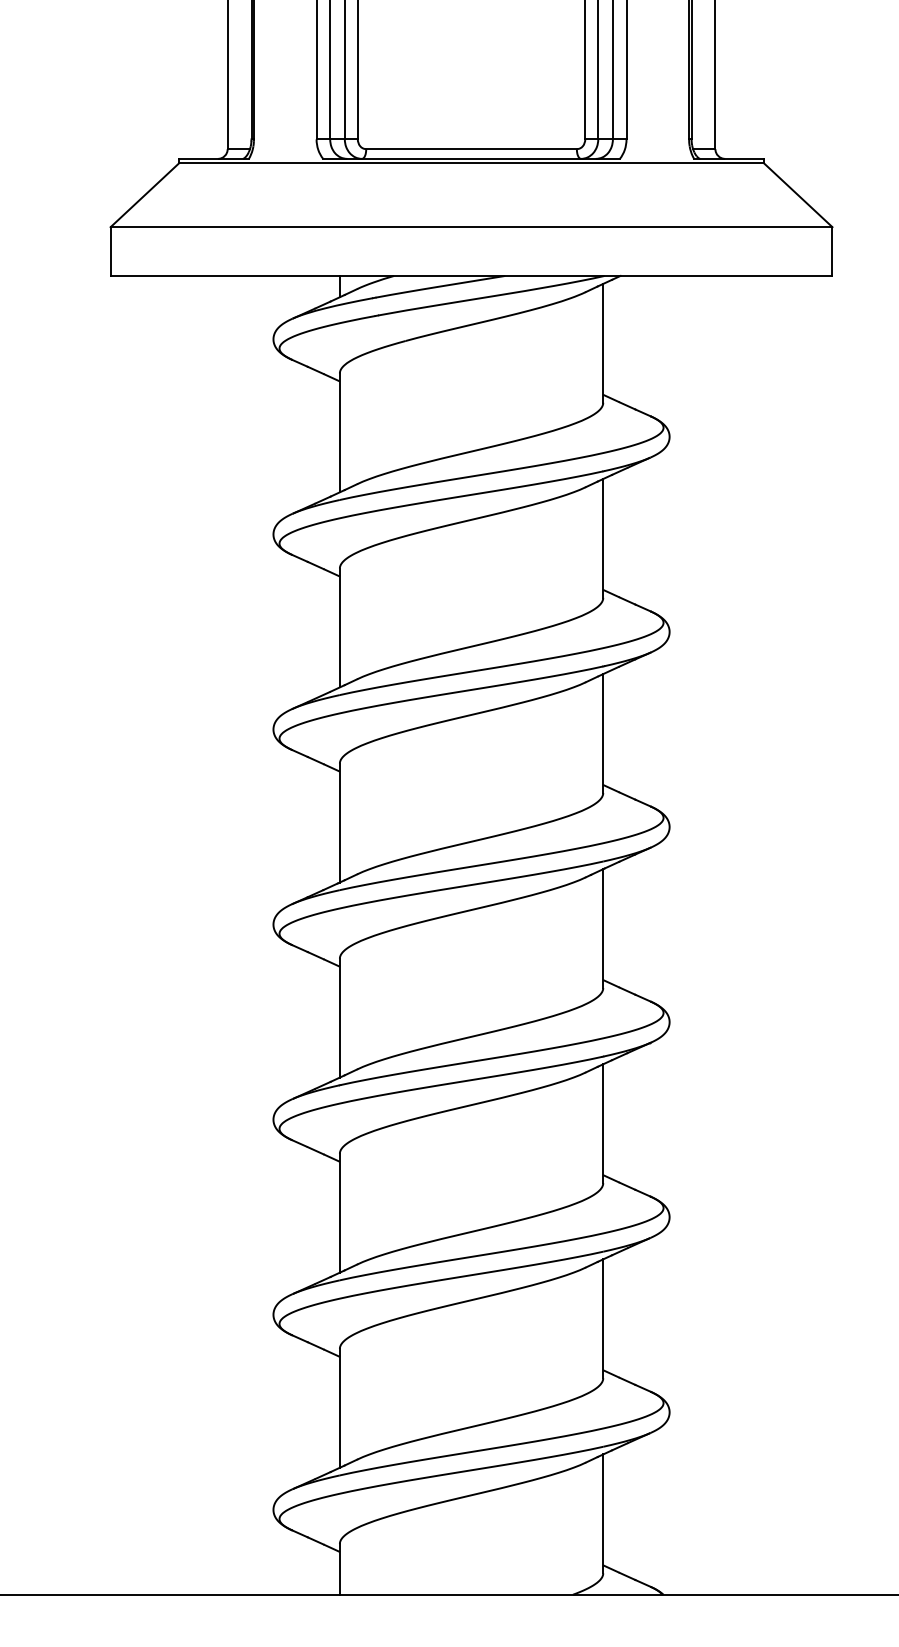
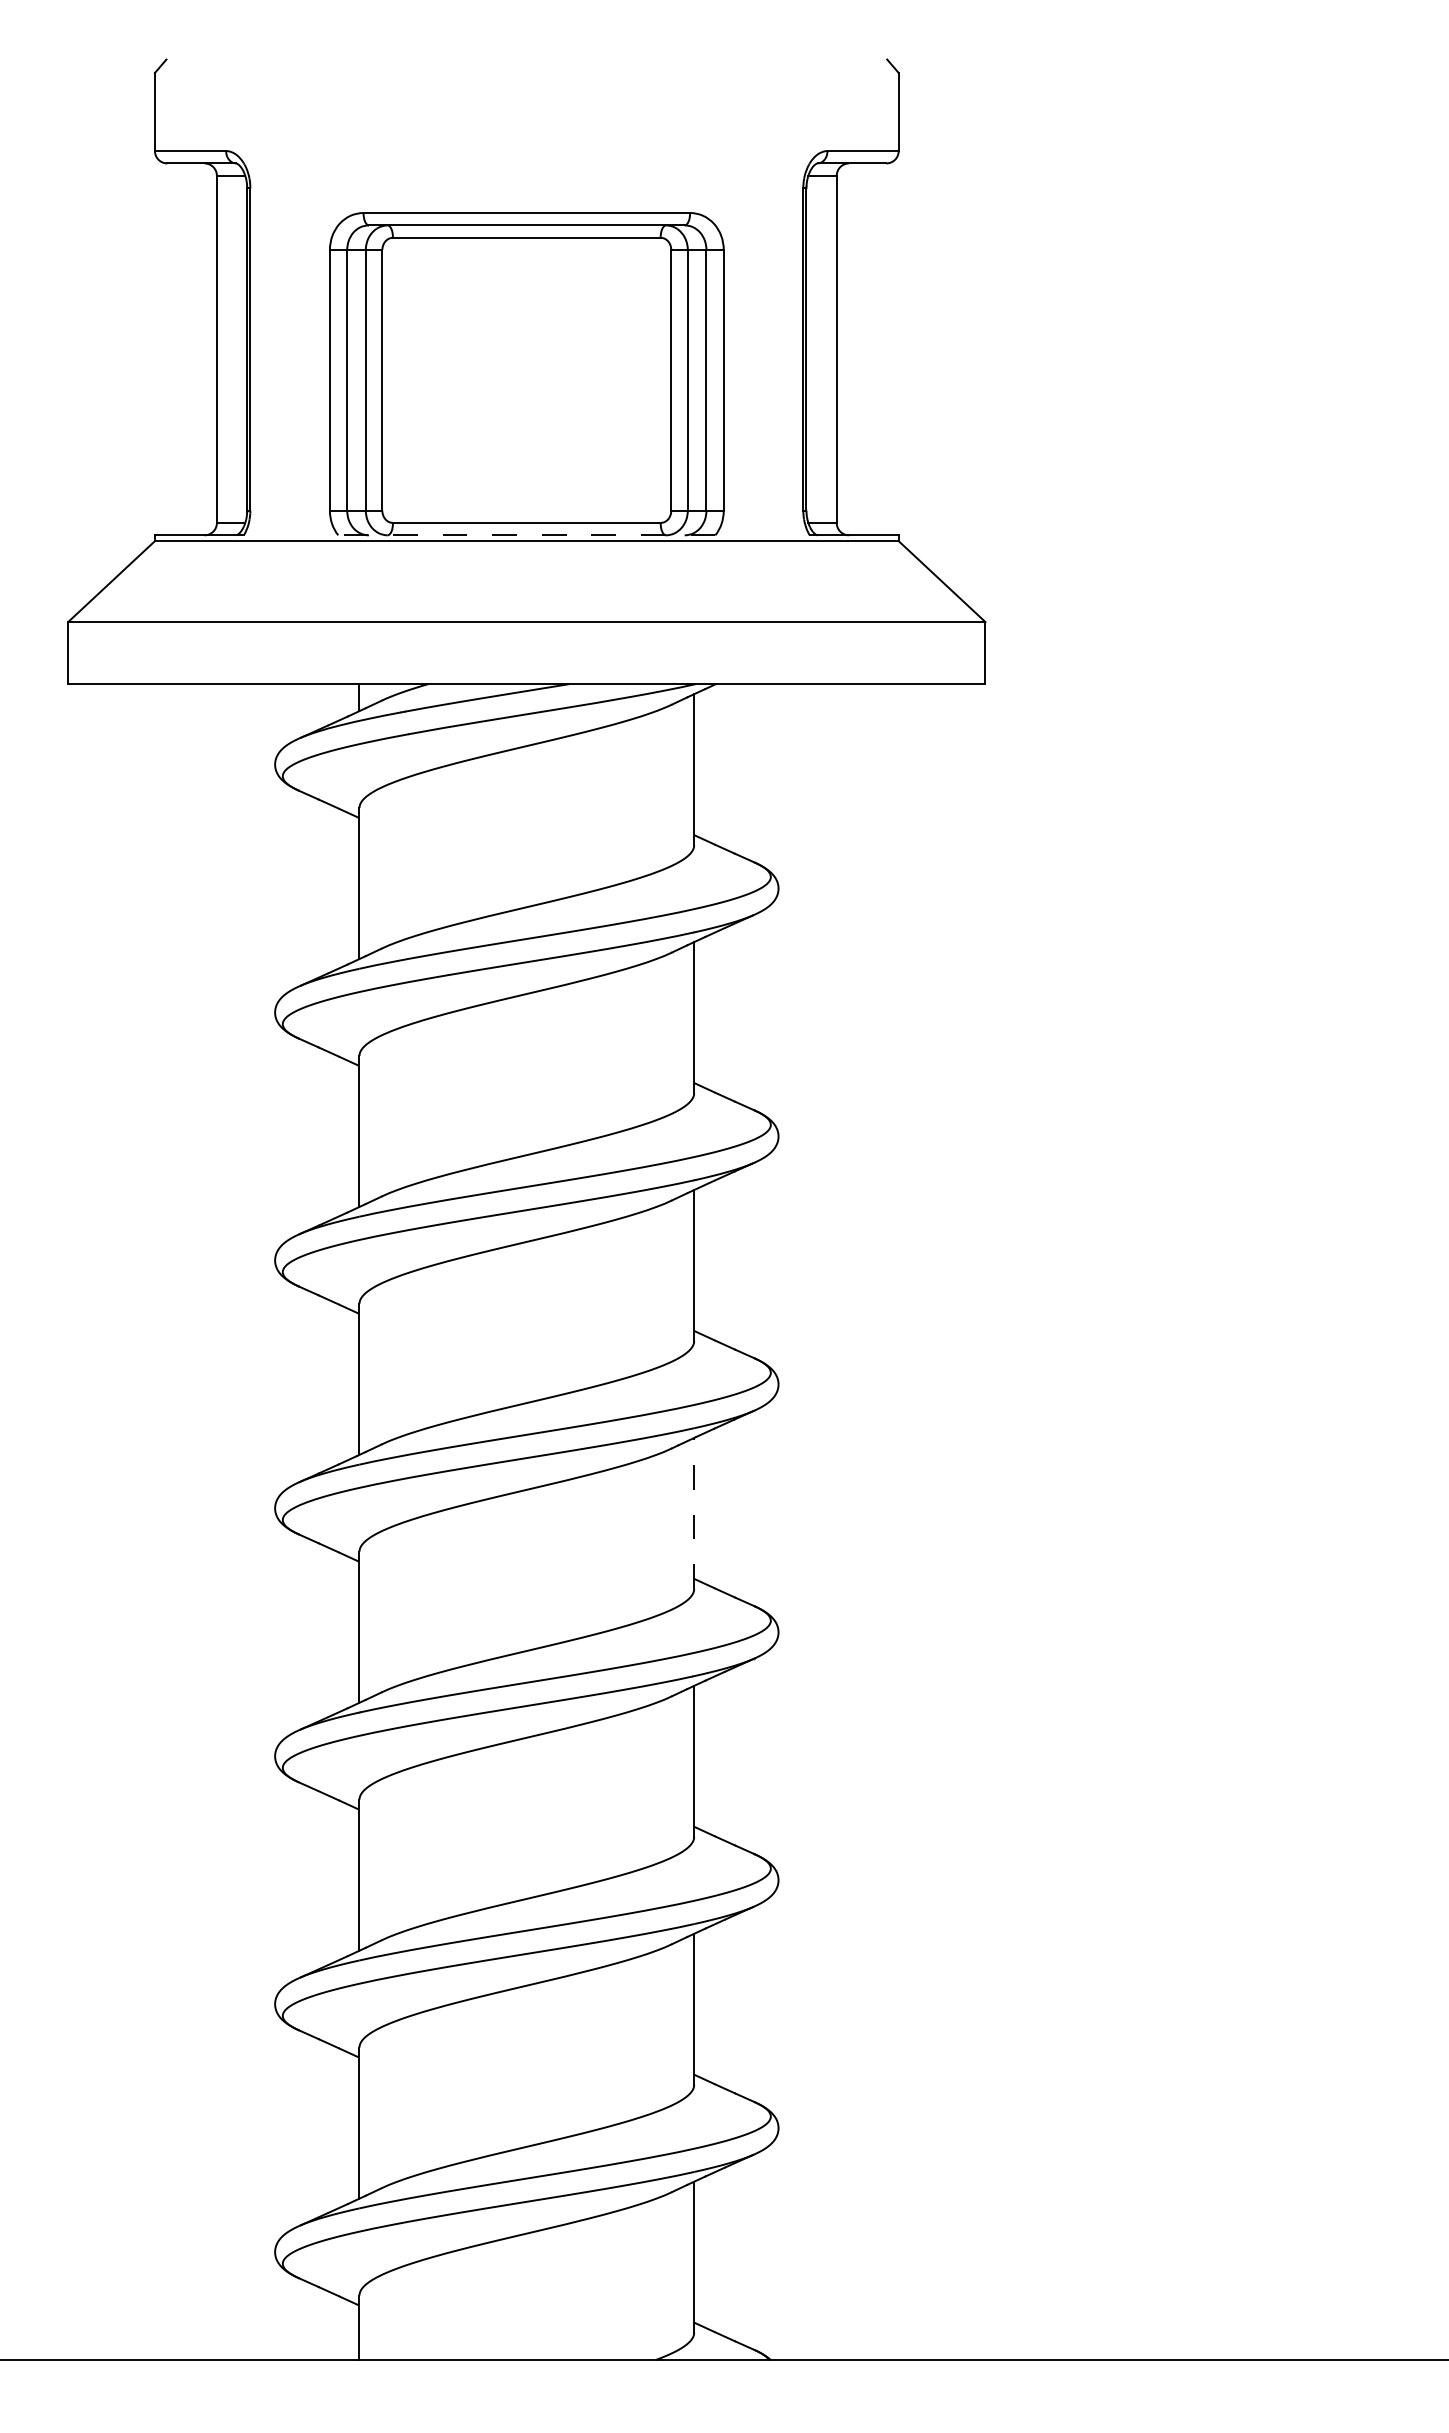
line: (471, 159) -> (526, 535), solid -> dashed
line: (603, 928) -> (694, 1513), solid -> dashed

